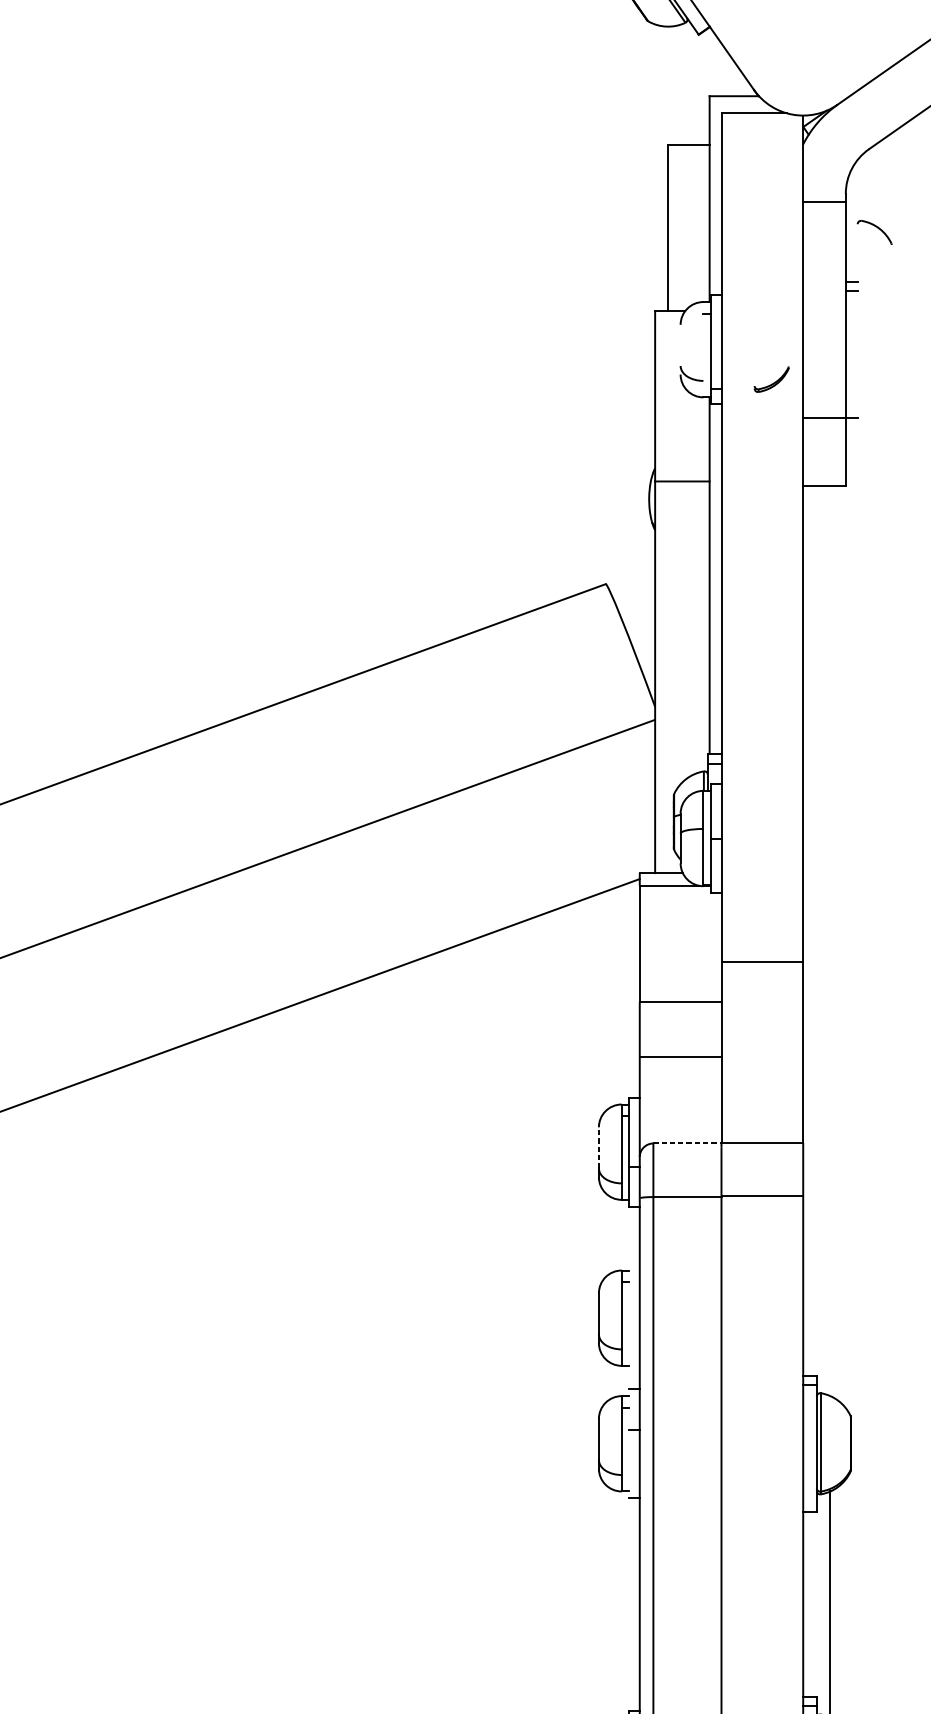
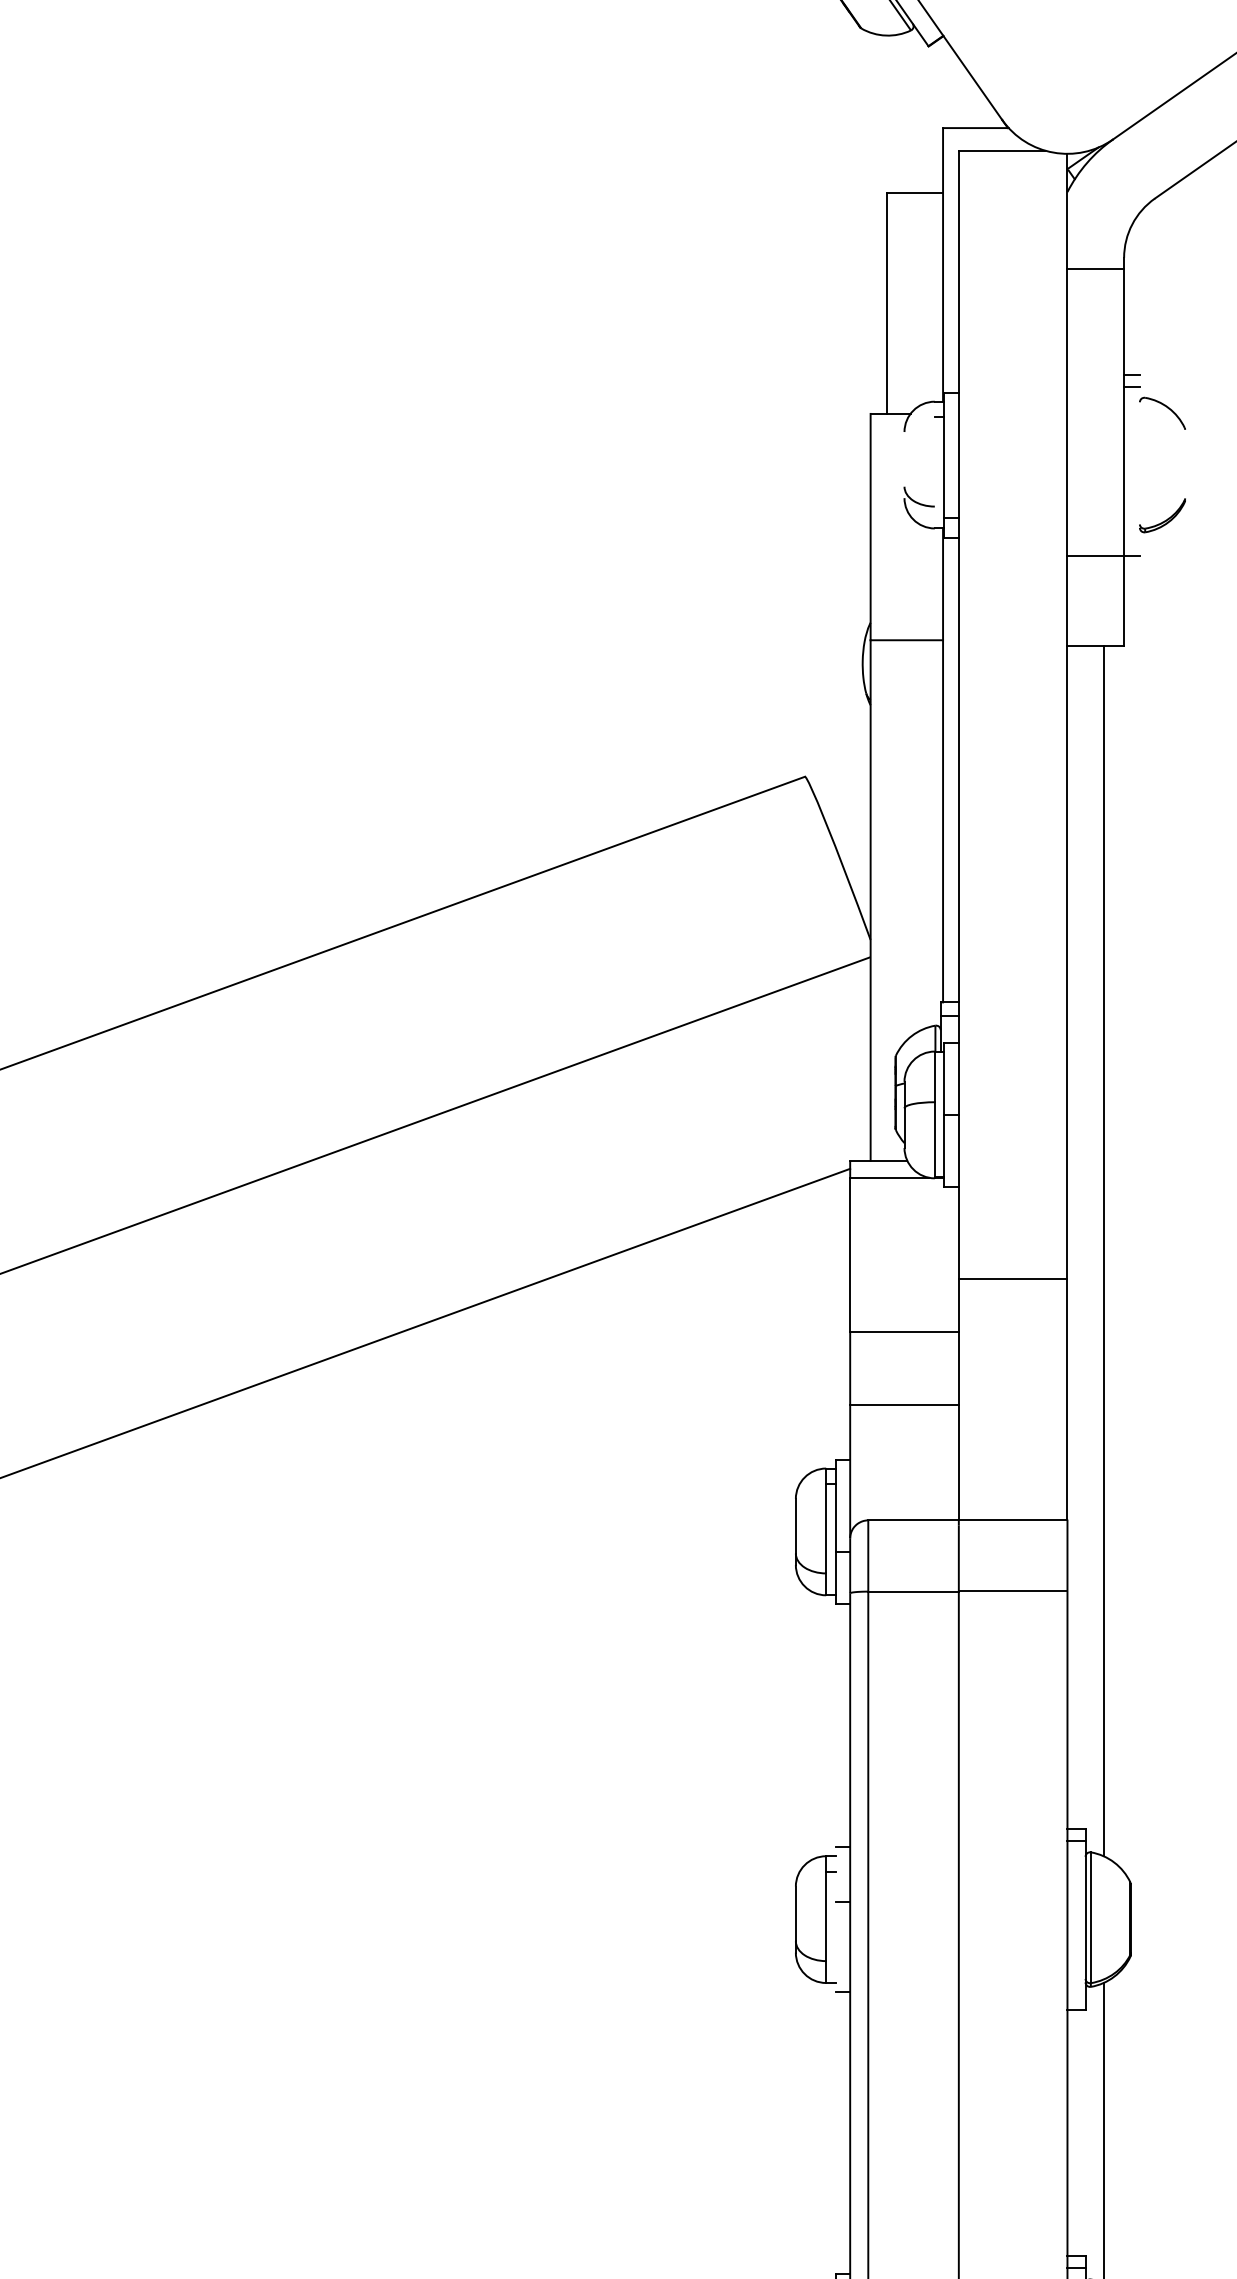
part: (876, 227) -> (1164, 406), moved
part: (771, 379) -> (1162, 515), moved
line: (830, 941) -> (1103, 1251), added
line: (688, 1143) -> (914, 1520), dashed -> solid
line: (598, 1147) -> (795, 1525), dashed -> solid
part: (613, 1318) -> (815, 1752), removed

